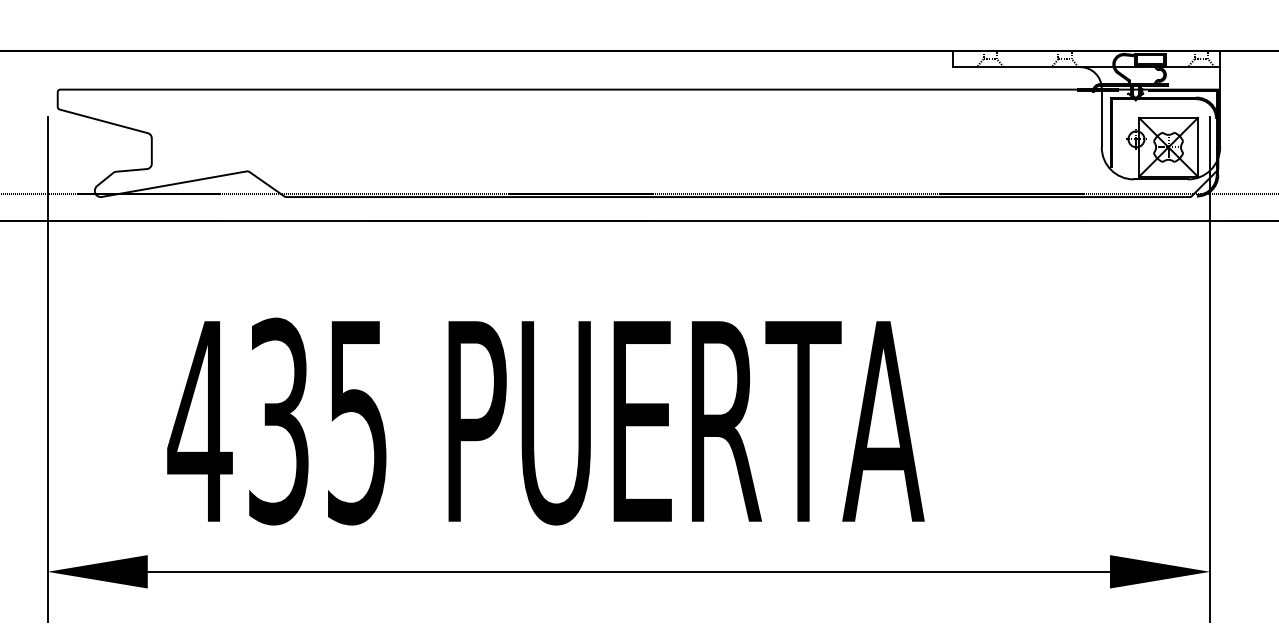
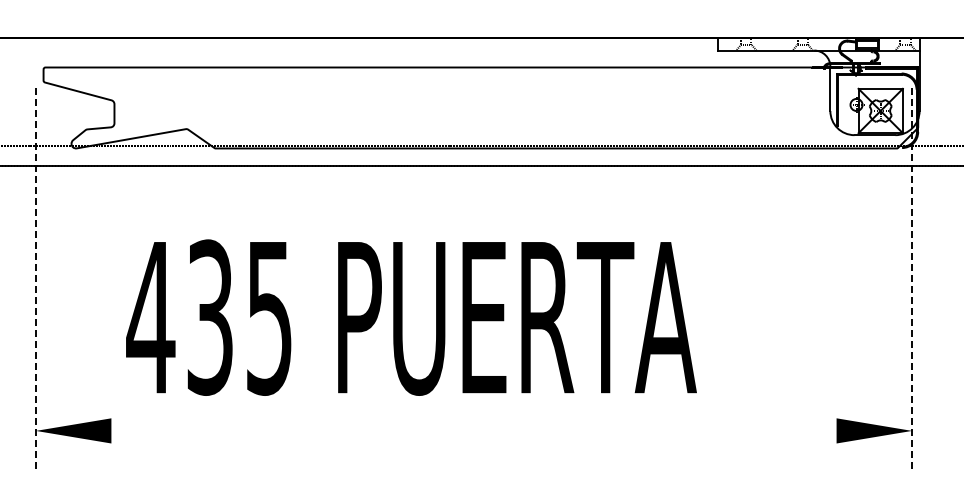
line: (47, 369) -> (35, 278), solid -> dashed
line: (1210, 369) -> (912, 278), solid -> dashed
line: (628, 571) -> (473, 430), removed

